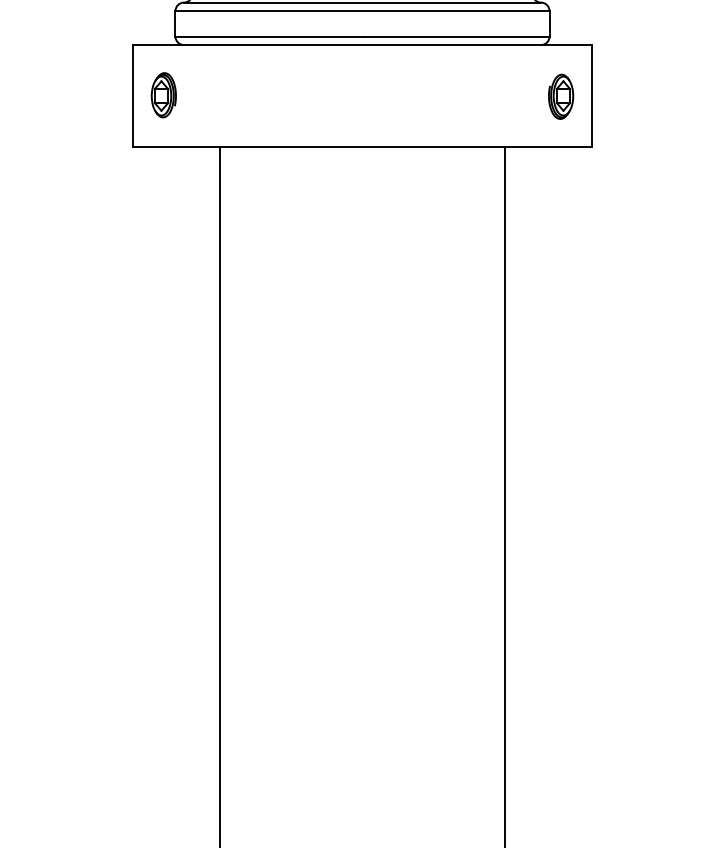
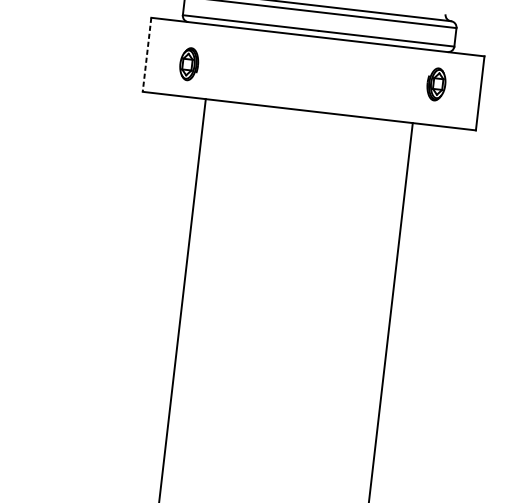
part: (163, 95) -> (188, 64), moved
line: (132, 96) -> (146, 55), solid -> dashed
part: (561, 96) -> (436, 84), moved

